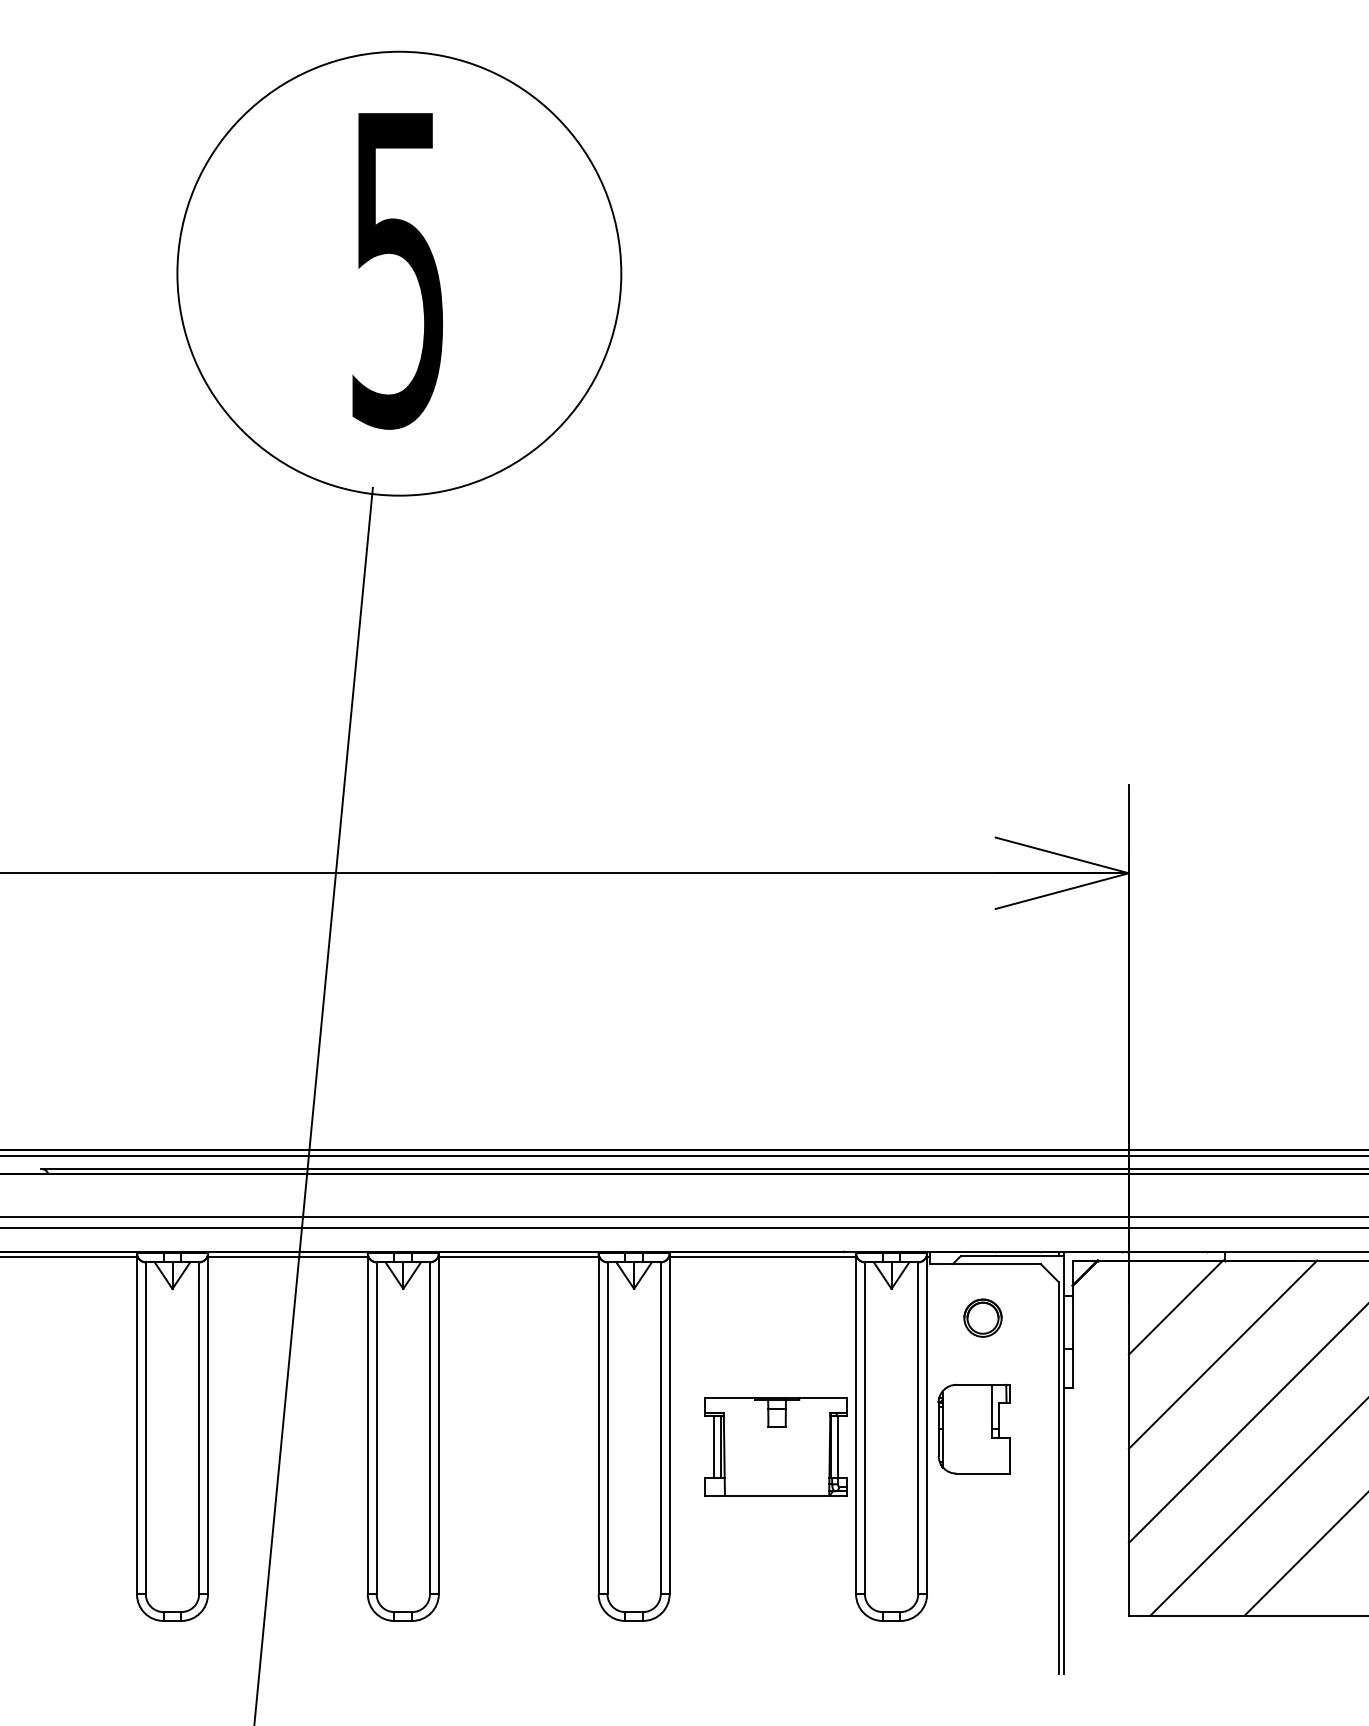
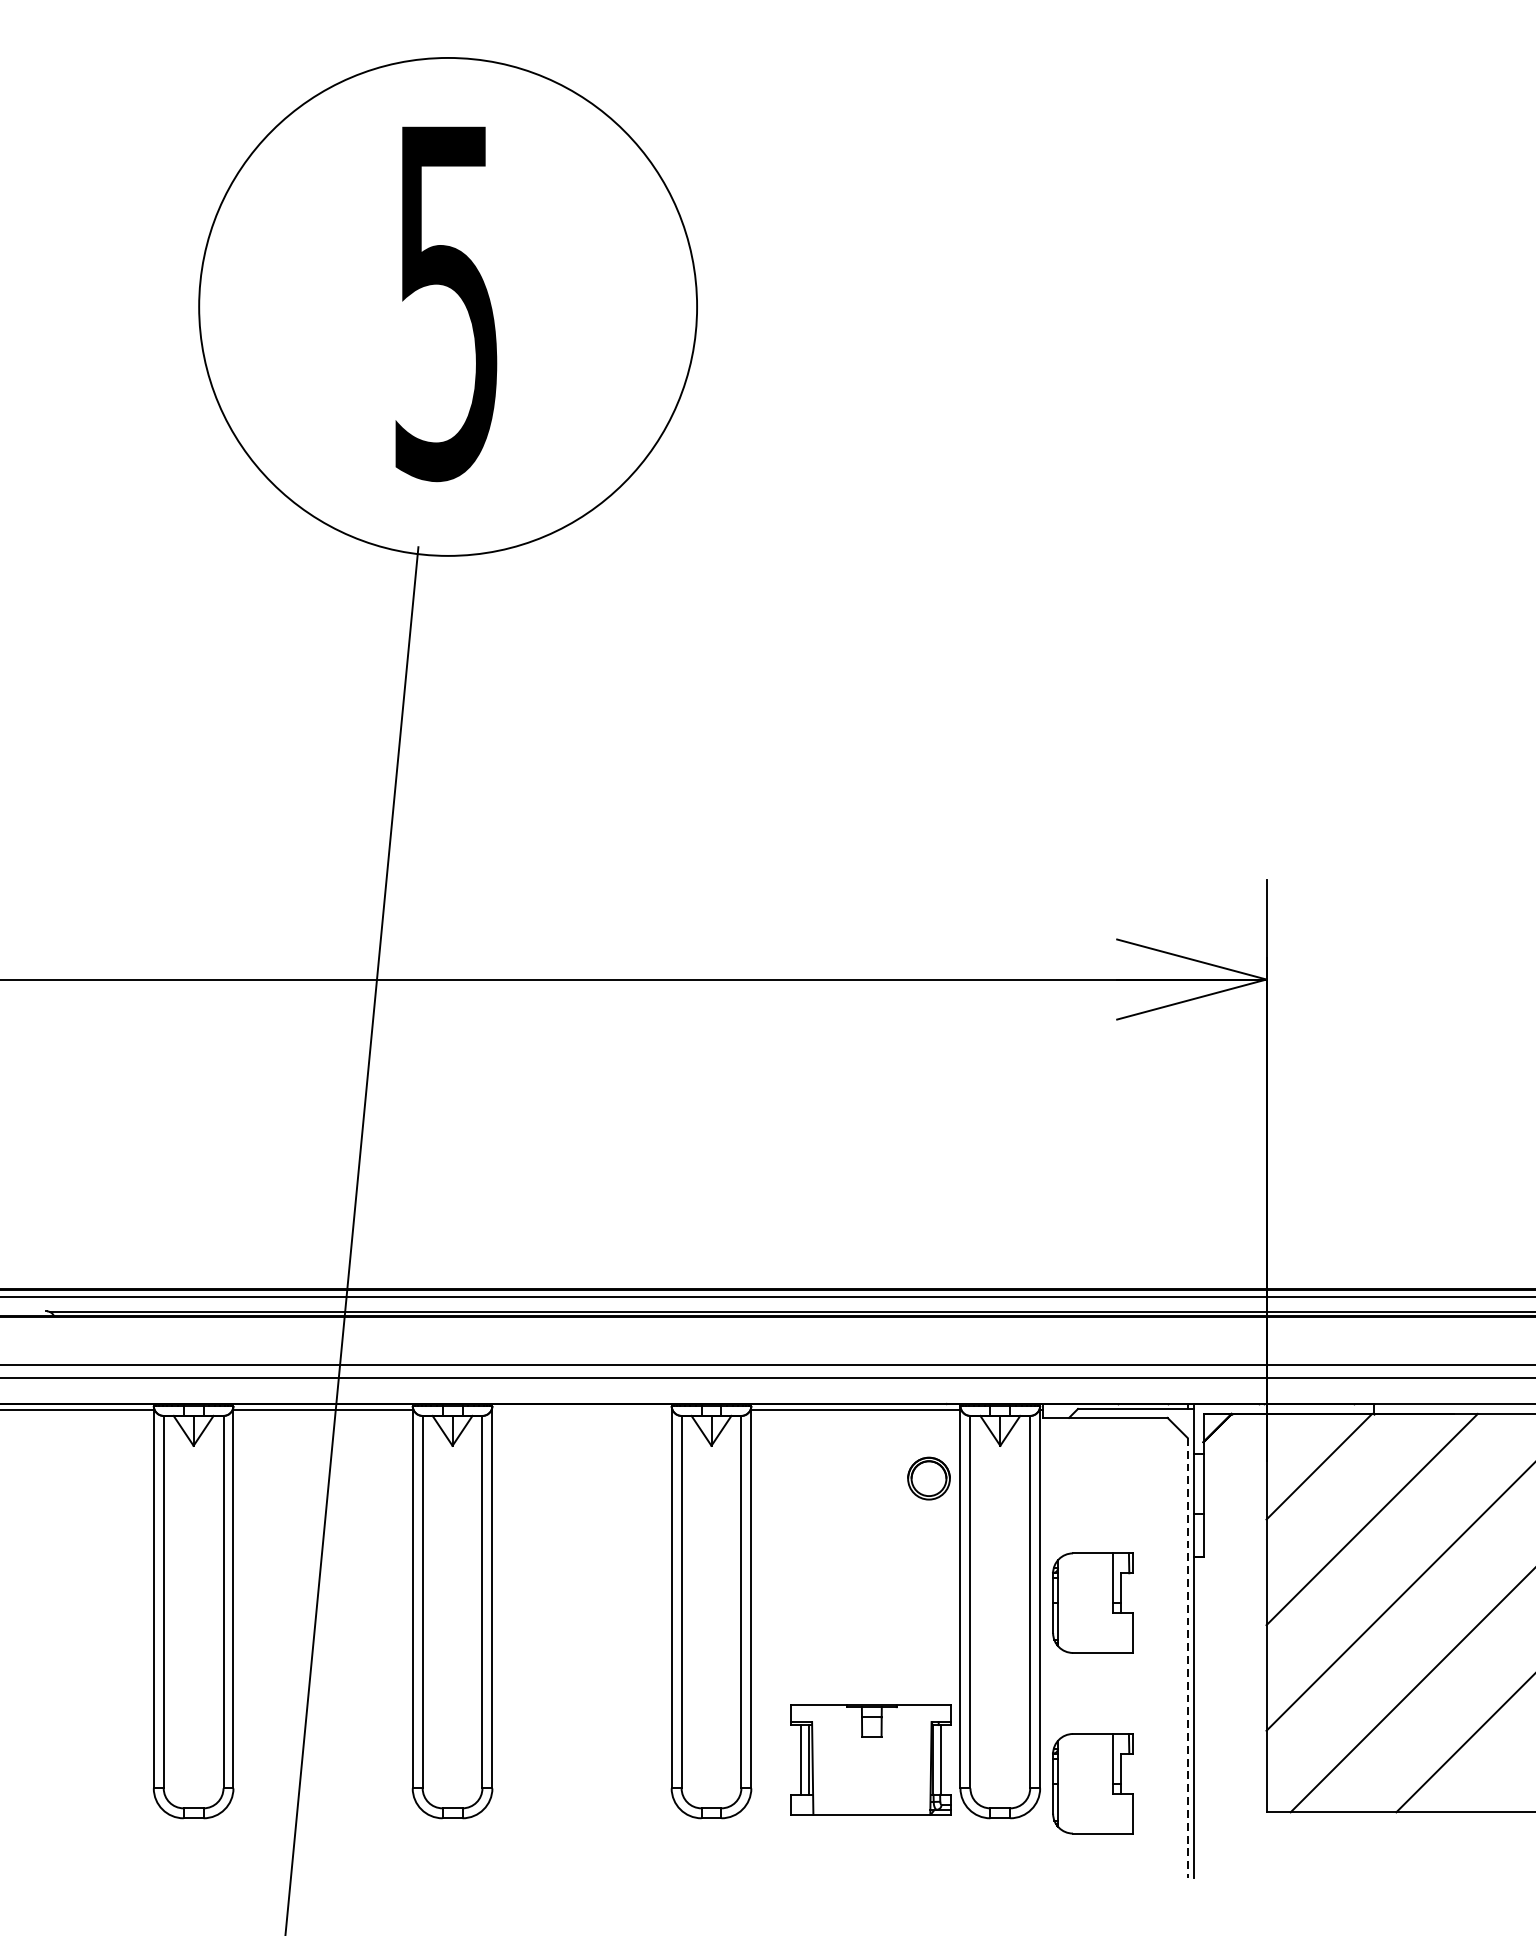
line: (518, 1256) -> (581, 1409), removed
part: (982, 1317) -> (928, 1477), moved
part: (775, 1446) -> (870, 1759), moved
line: (1058, 1478) -> (1187, 1658), solid -> dashed
part: (973, 1589) -> (1092, 1782), added

